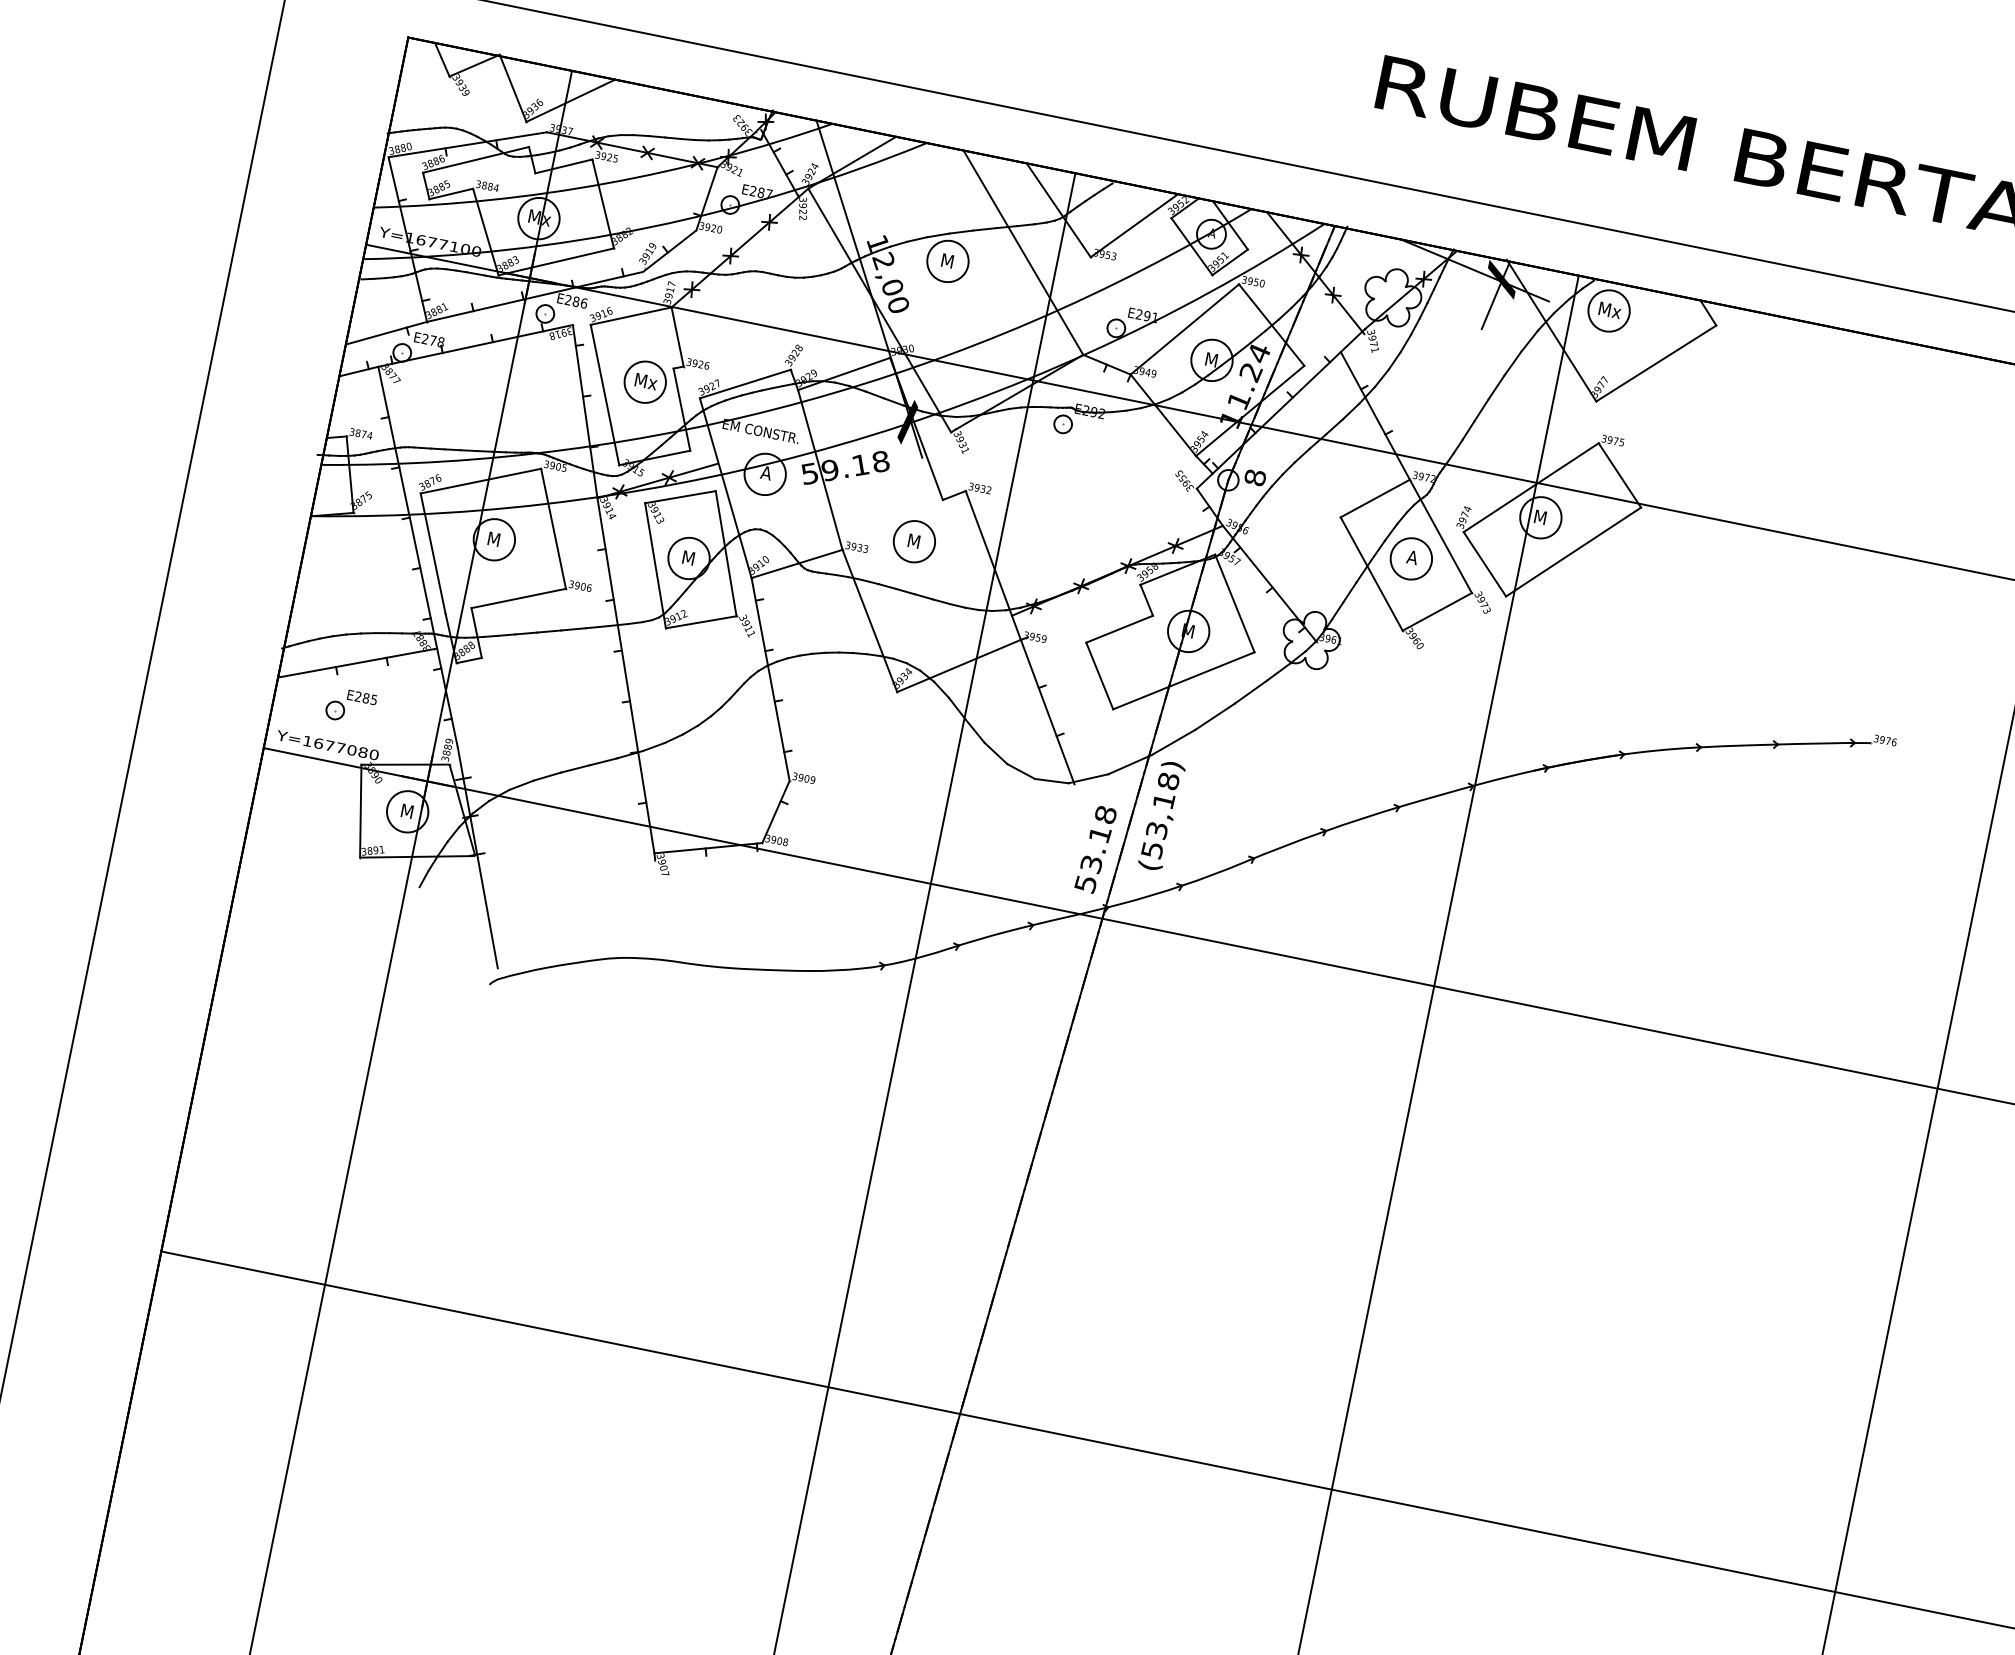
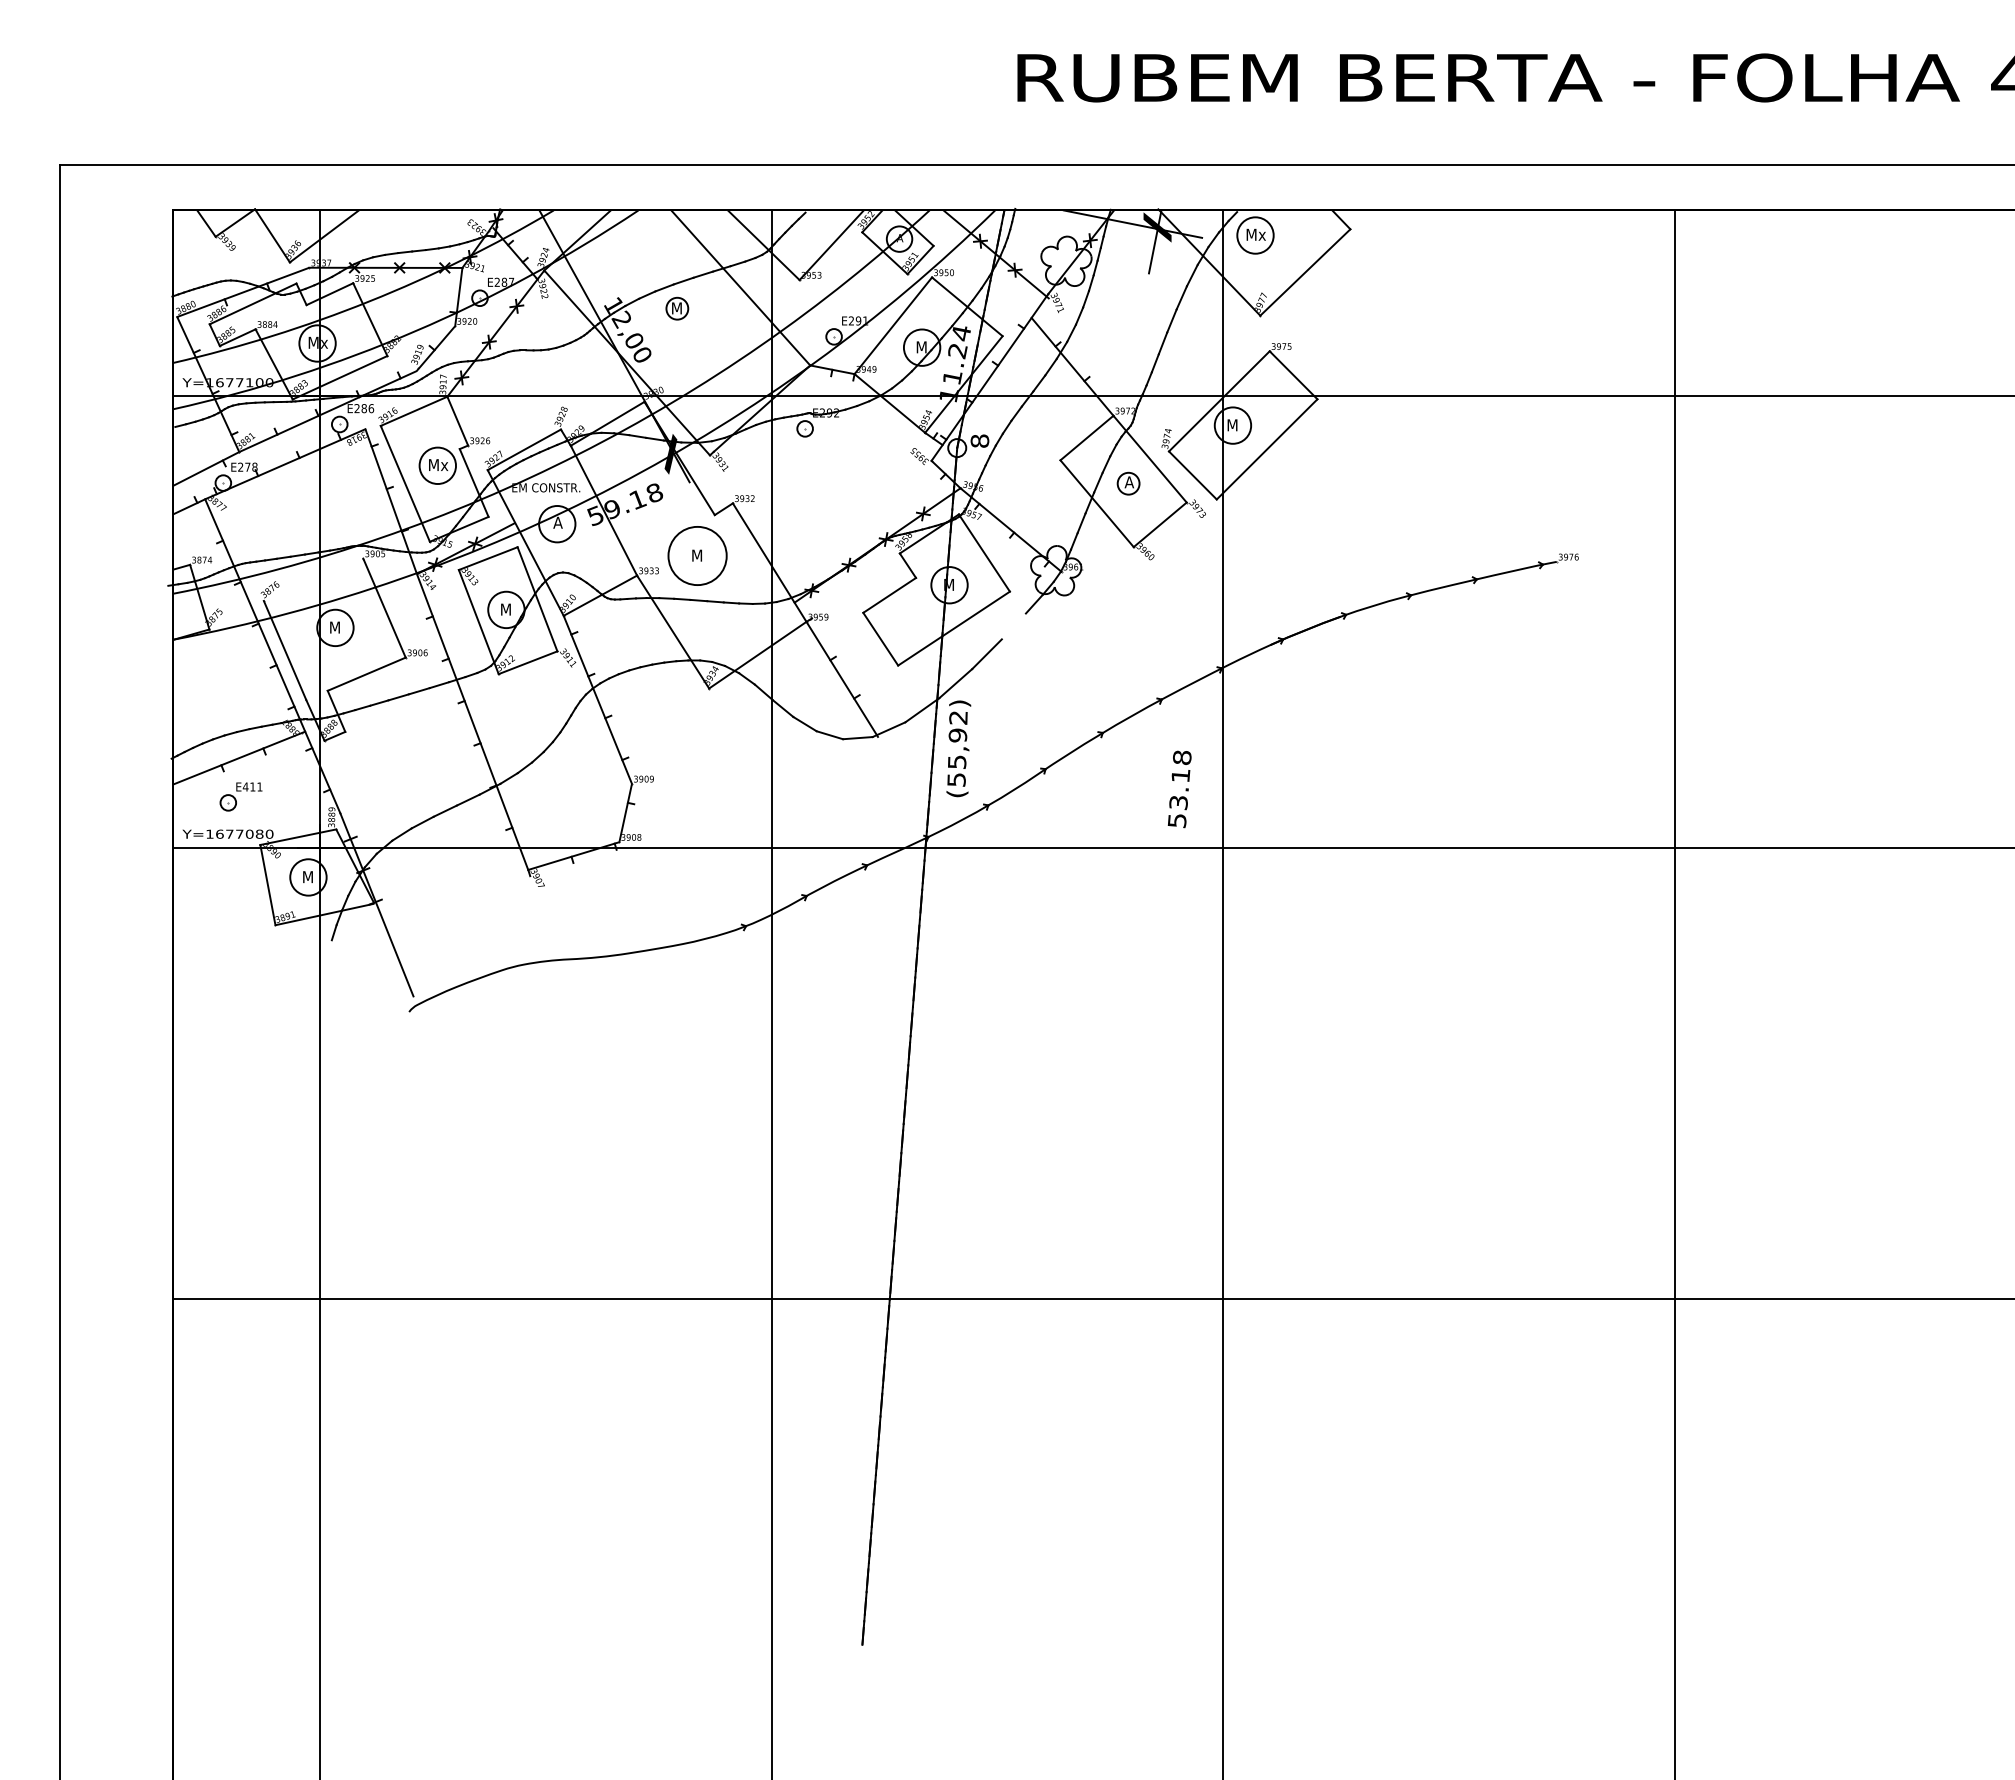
circle: (948, 261) -> (677, 308), size x0.6
line: (480, 480) -> (313, 579), removed
circle: (914, 541) -> (697, 555), size x1.6
circle: (1411, 558) -> (1128, 483), size x0.6
line: (1250, 691) -> (1013, 626), removed
text: (365, 697) -> (252, 786), E285 -> E411
text: (1162, 805) -> (957, 739), (53,18) -> (55,92)
text: (1095, 849) -> (1179, 789), moved

